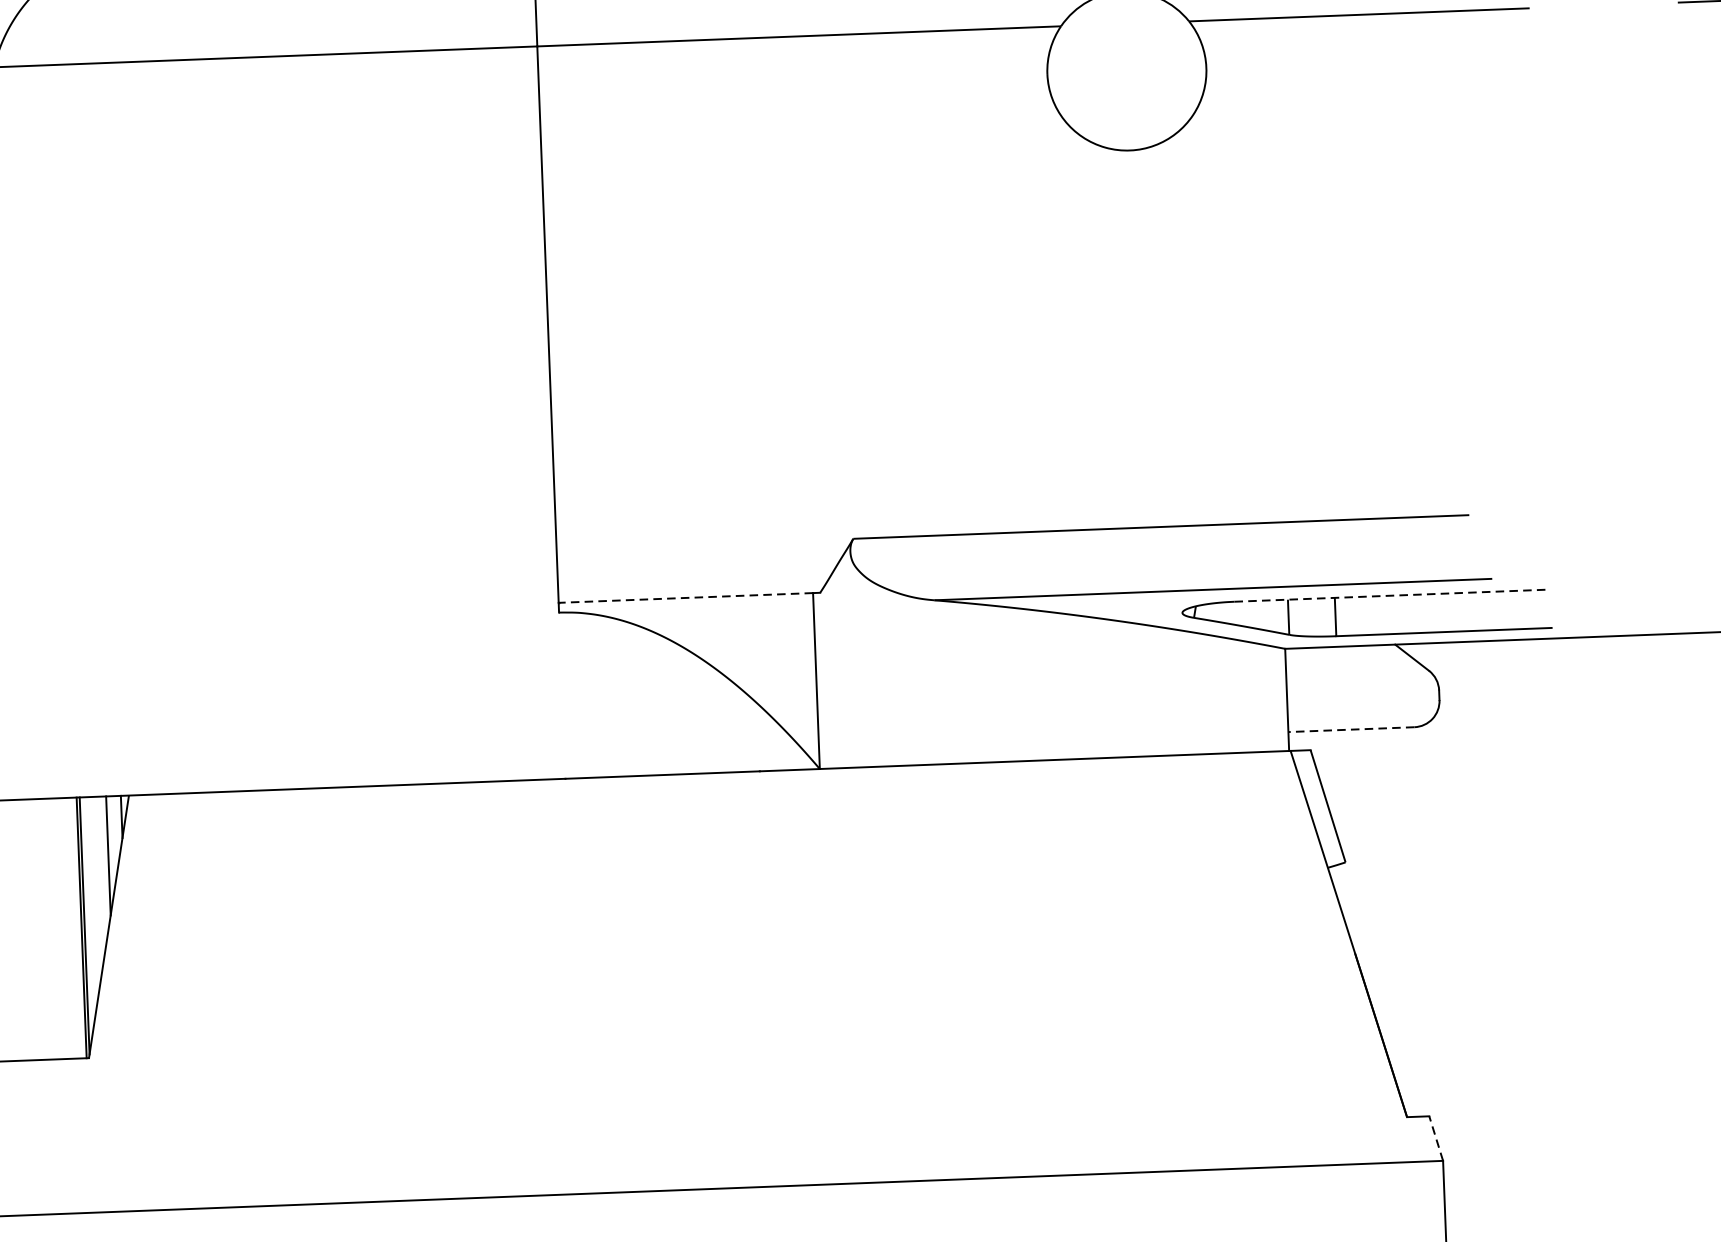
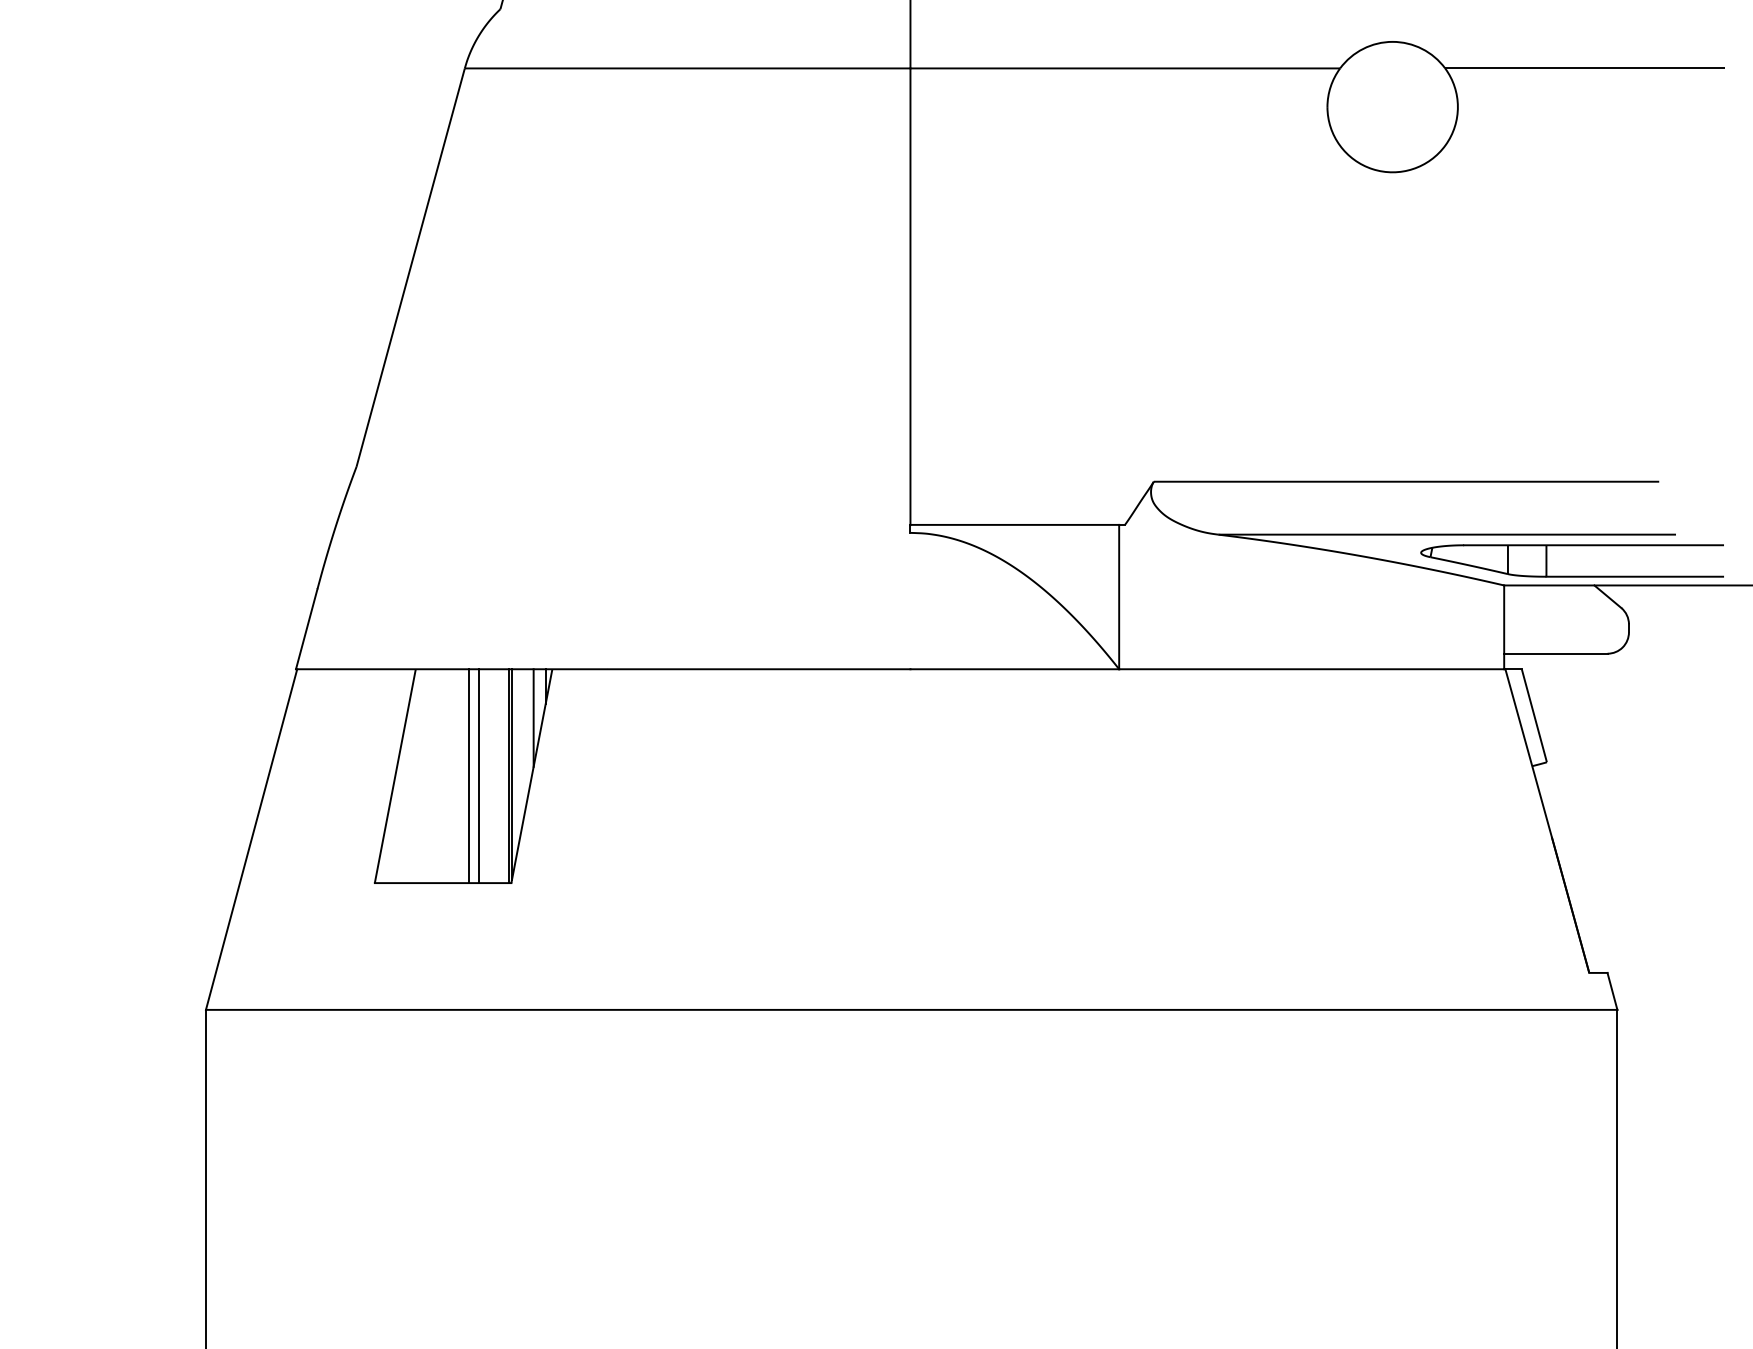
line: (1393, 595) -> (1594, 545), dashed -> solid
line: (685, 597) -> (1014, 524), dashed -> solid
line: (1350, 729) -> (1555, 653), dashed -> solid
line: (45, 929) -> (479, 776), added
line: (32, 930) -> (469, 776), added
line: (1436, 1137) -> (1612, 990), dashed -> solid

